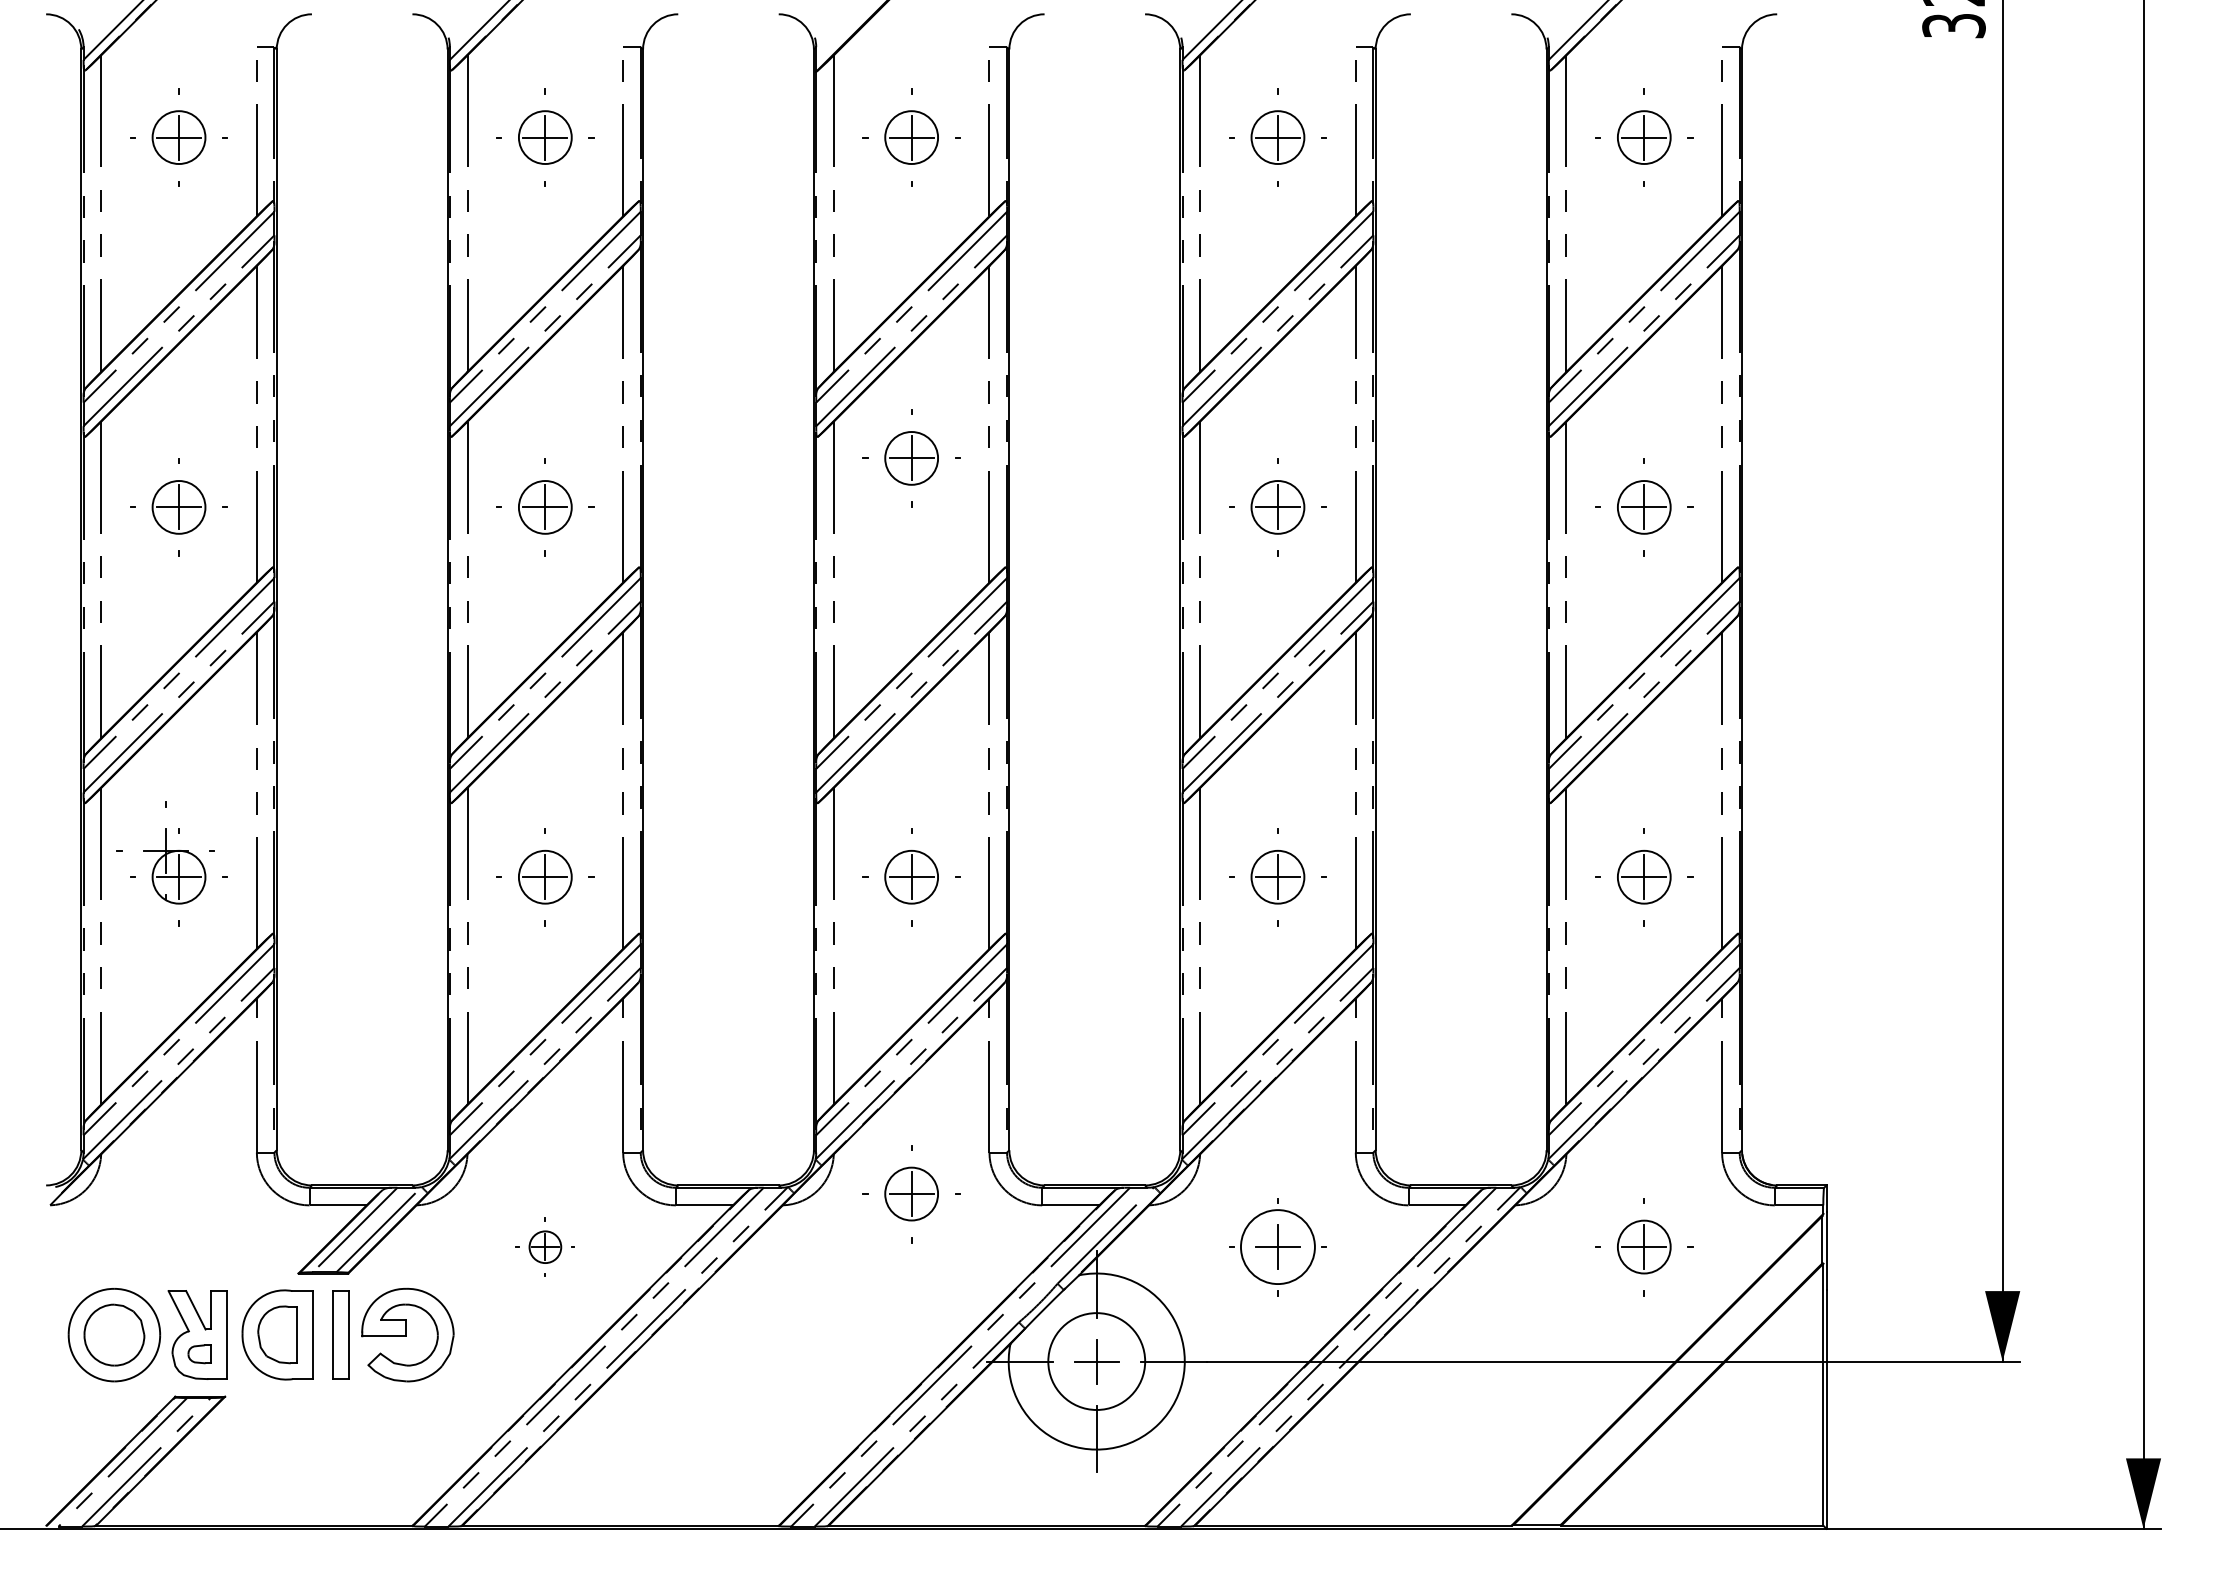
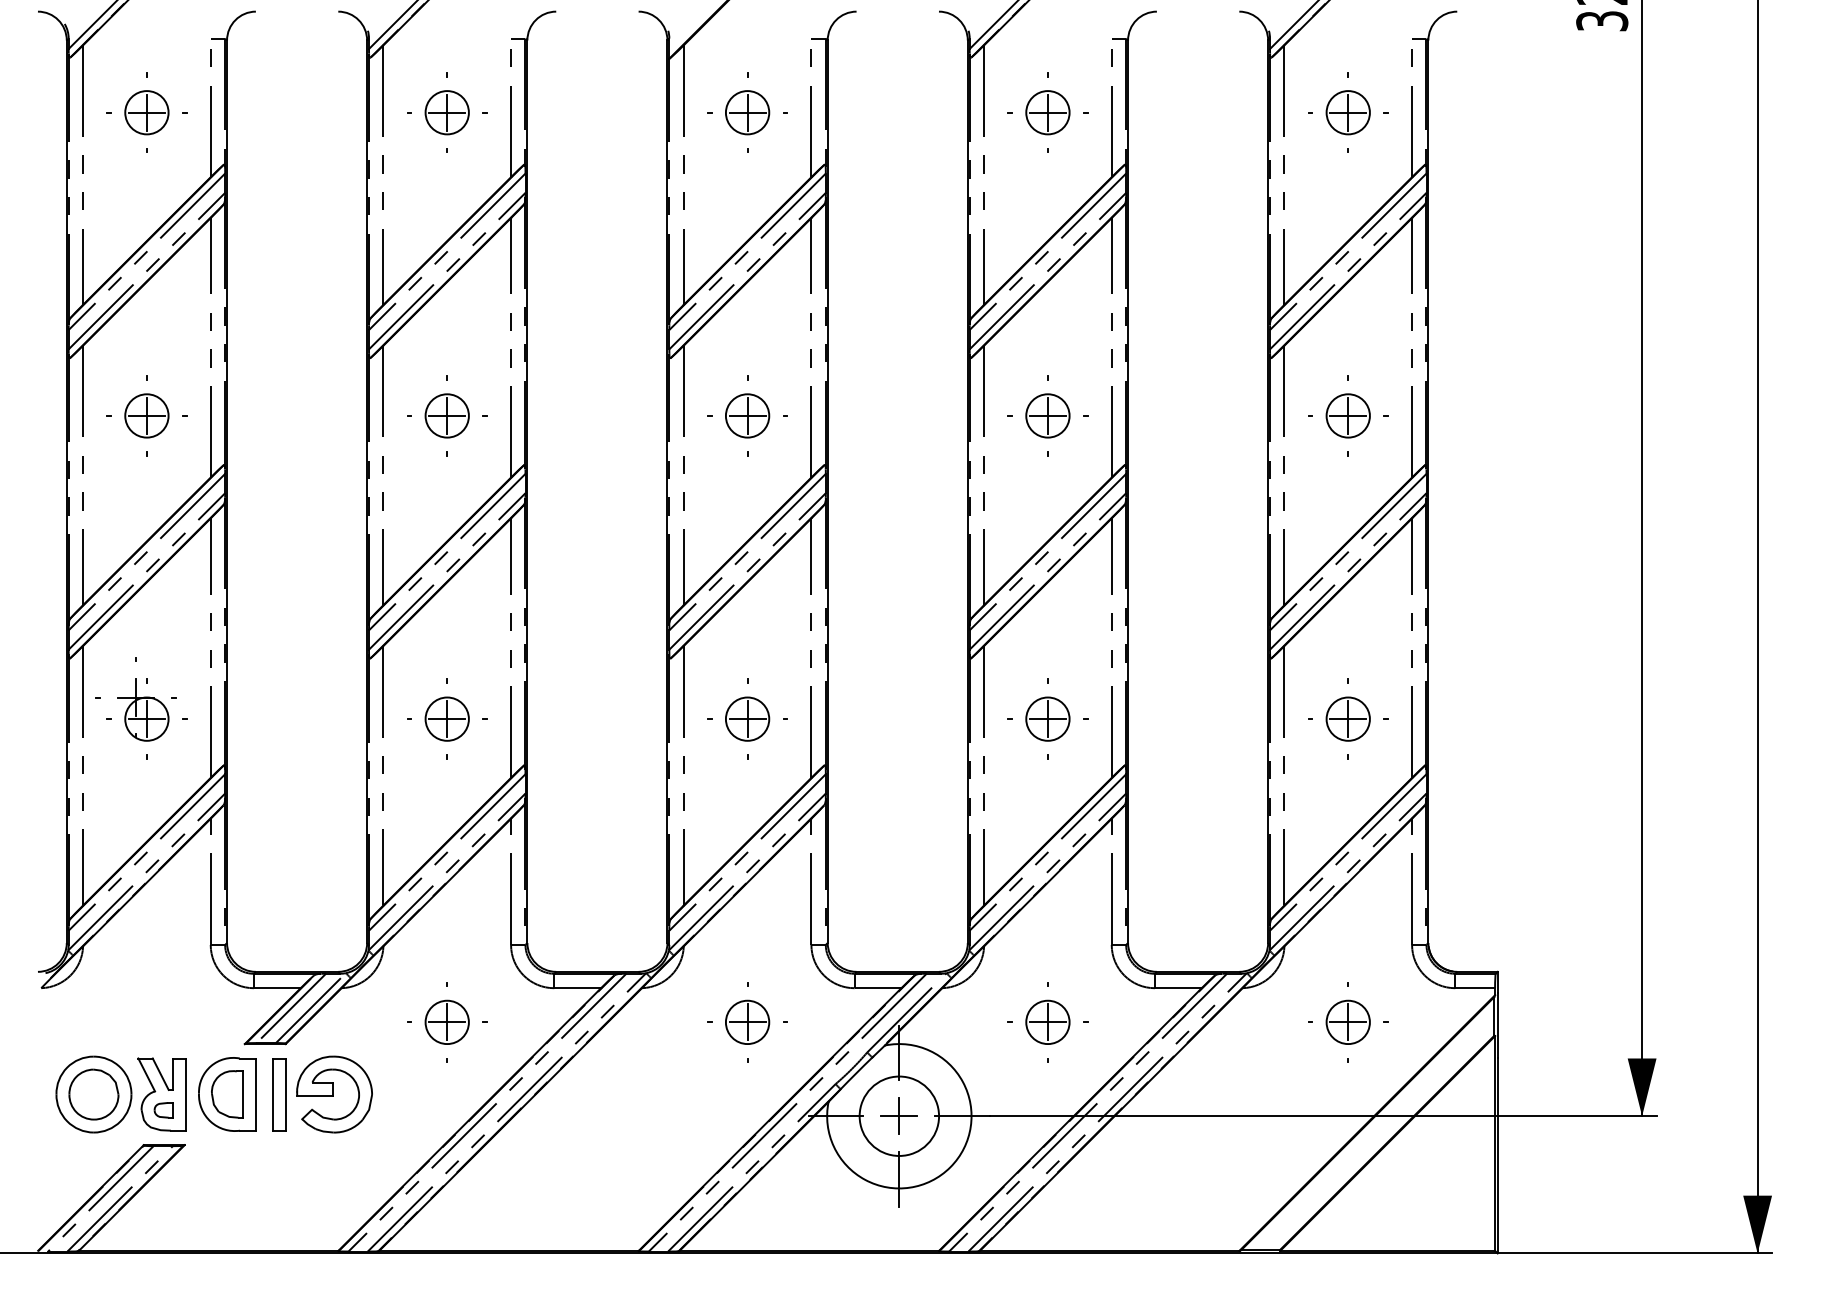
part: (911, 458) -> (747, 416), moved
part: (911, 1194) -> (747, 1022), moved
circle: (1277, 1246) -> (1047, 1021), size x0.71
part: (545, 1247) -> (447, 1022), size x1.67

